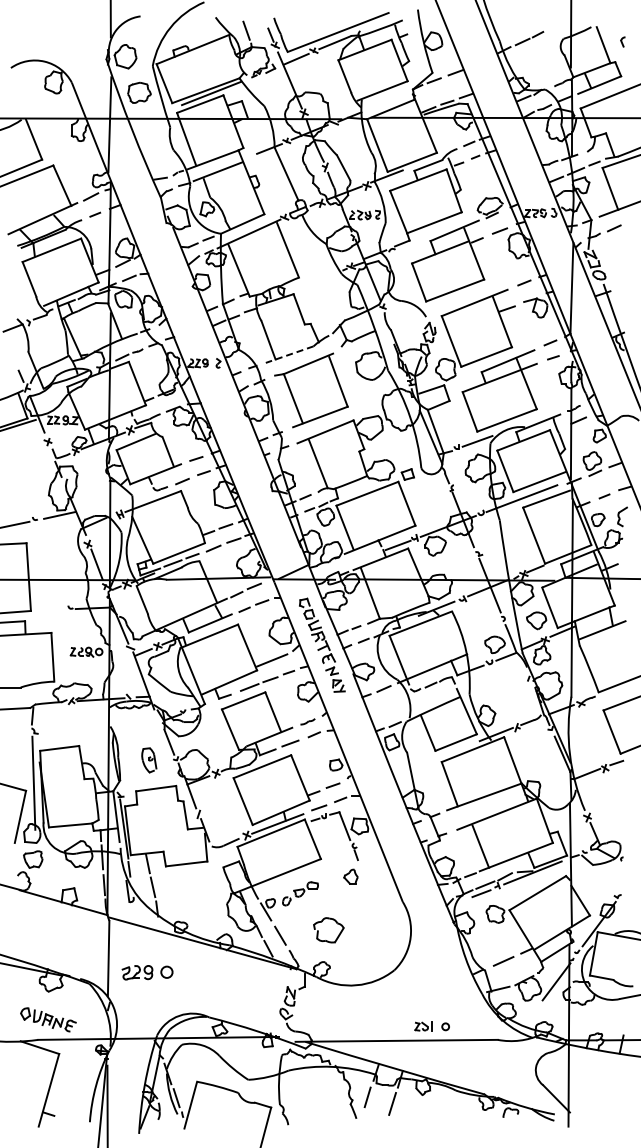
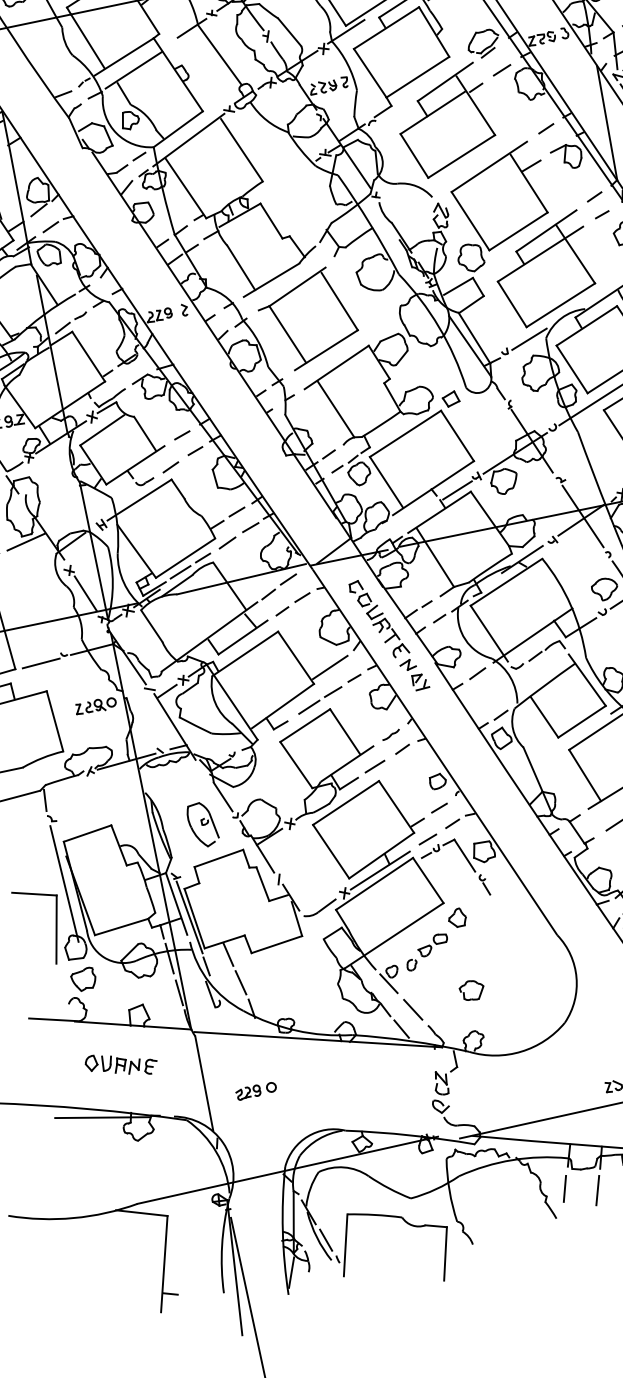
line: (289, 354) -> (271, 280), dashed -> solid
line: (51, 610) -> (40, 663), added
part: (149, 760) -> (203, 825), size x1.43
part: (350, 876) -> (456, 917), moved
part: (328, 930) -> (471, 990), size x0.62
part: (146, 972) -> (255, 1091), size x0.62
part: (48, 1019) -> (121, 1064), moved

